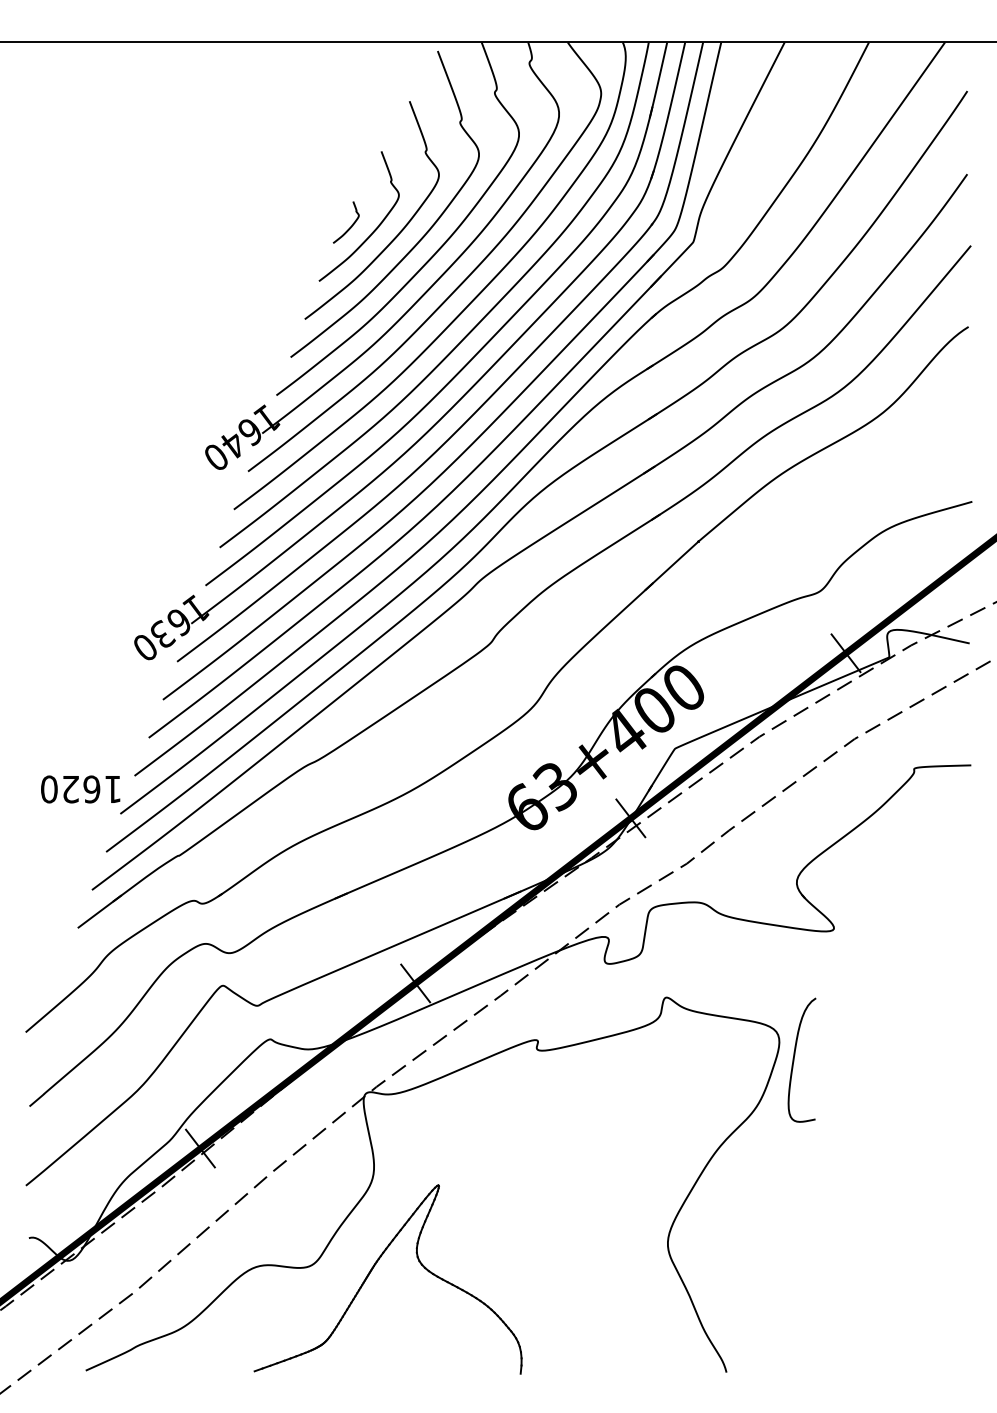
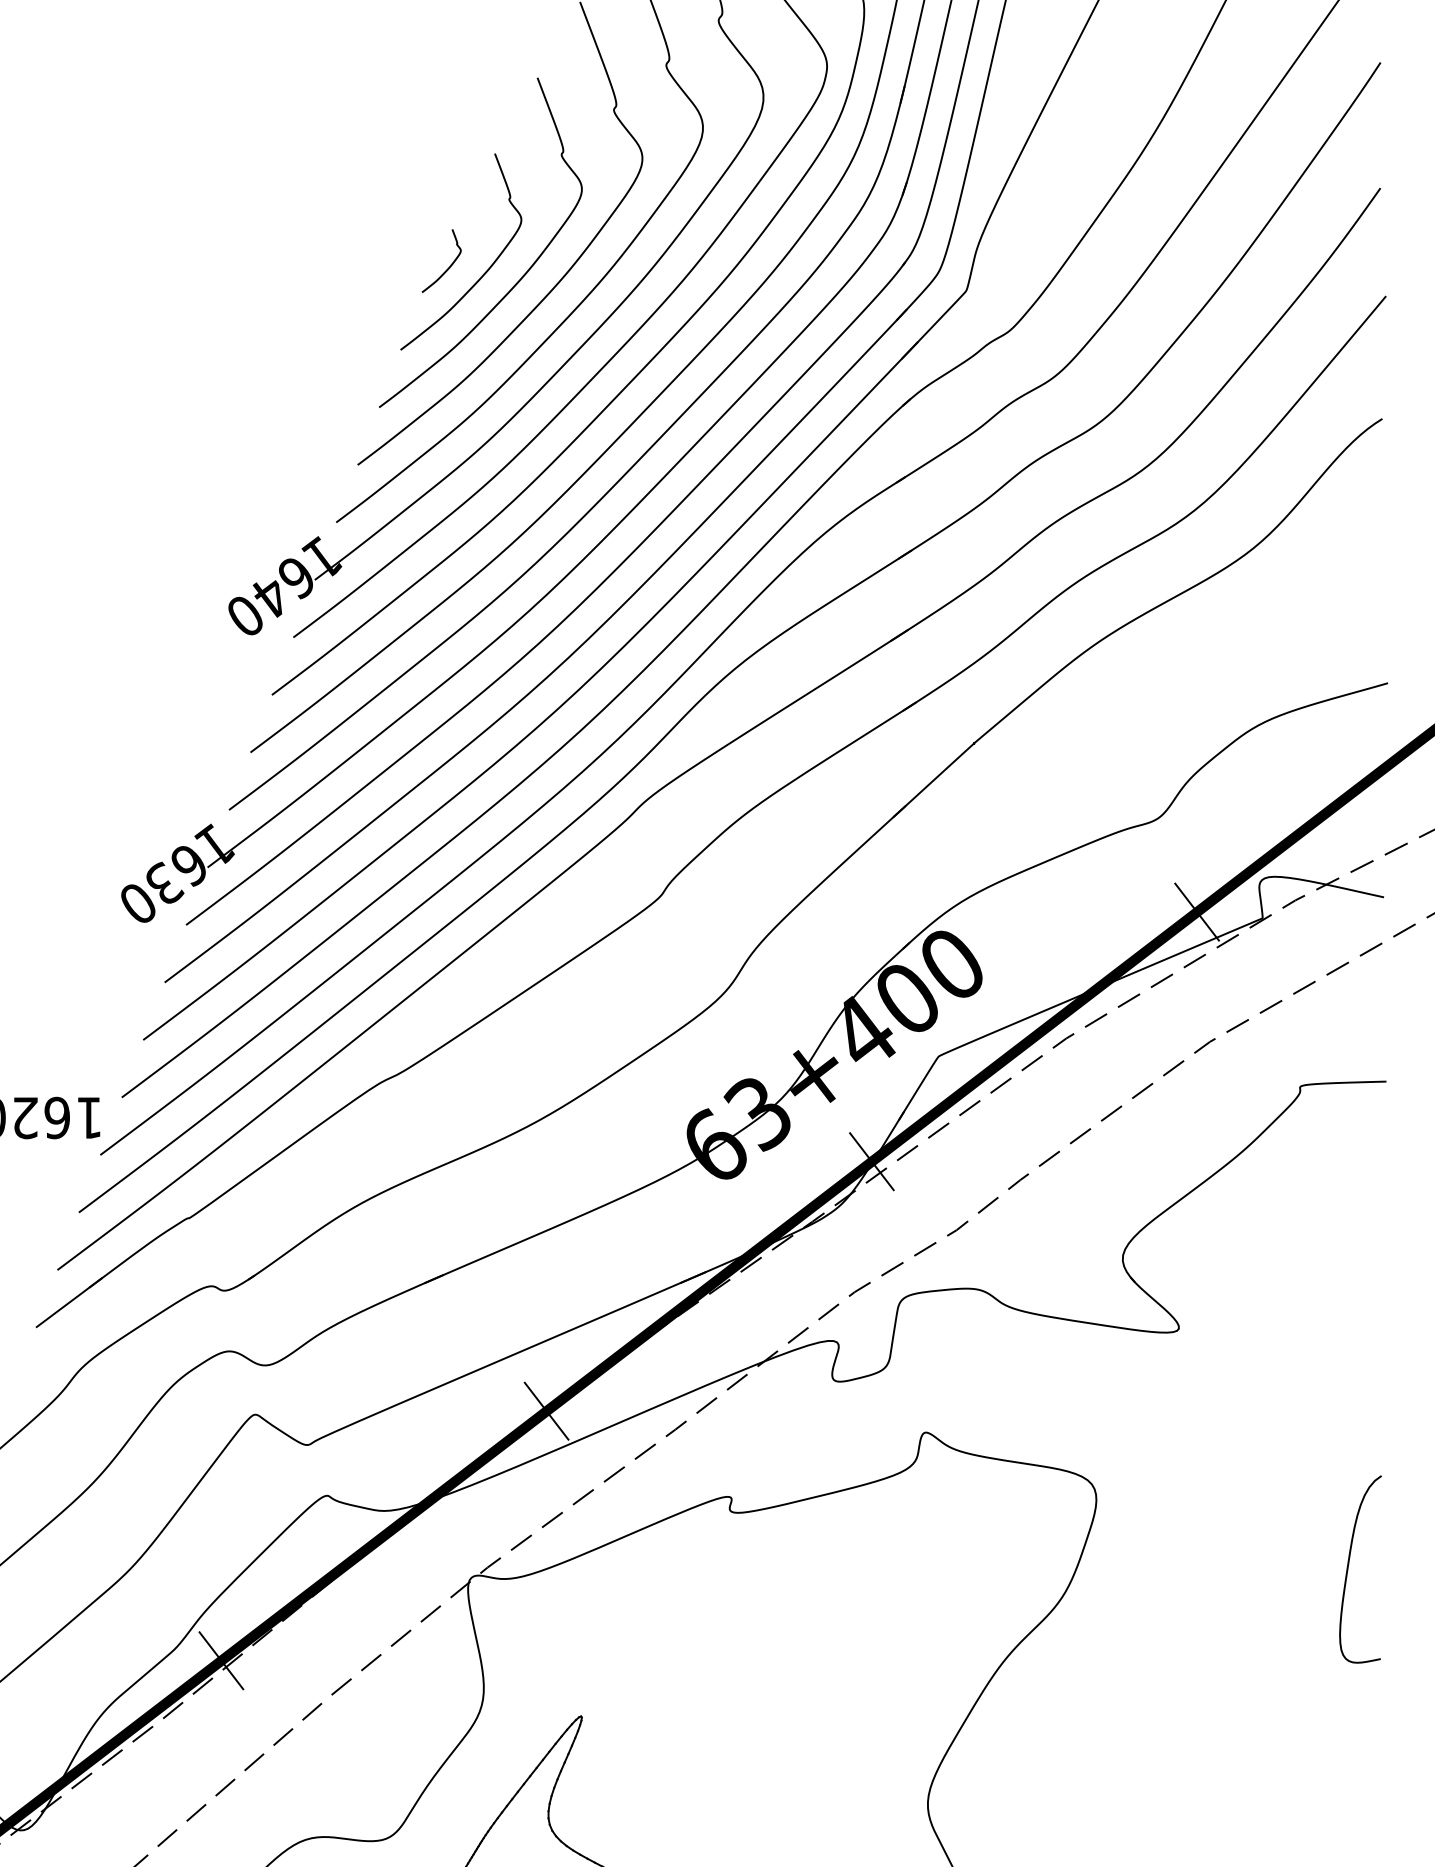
curve: (794, 1059) -> (1348, 1568), moved

